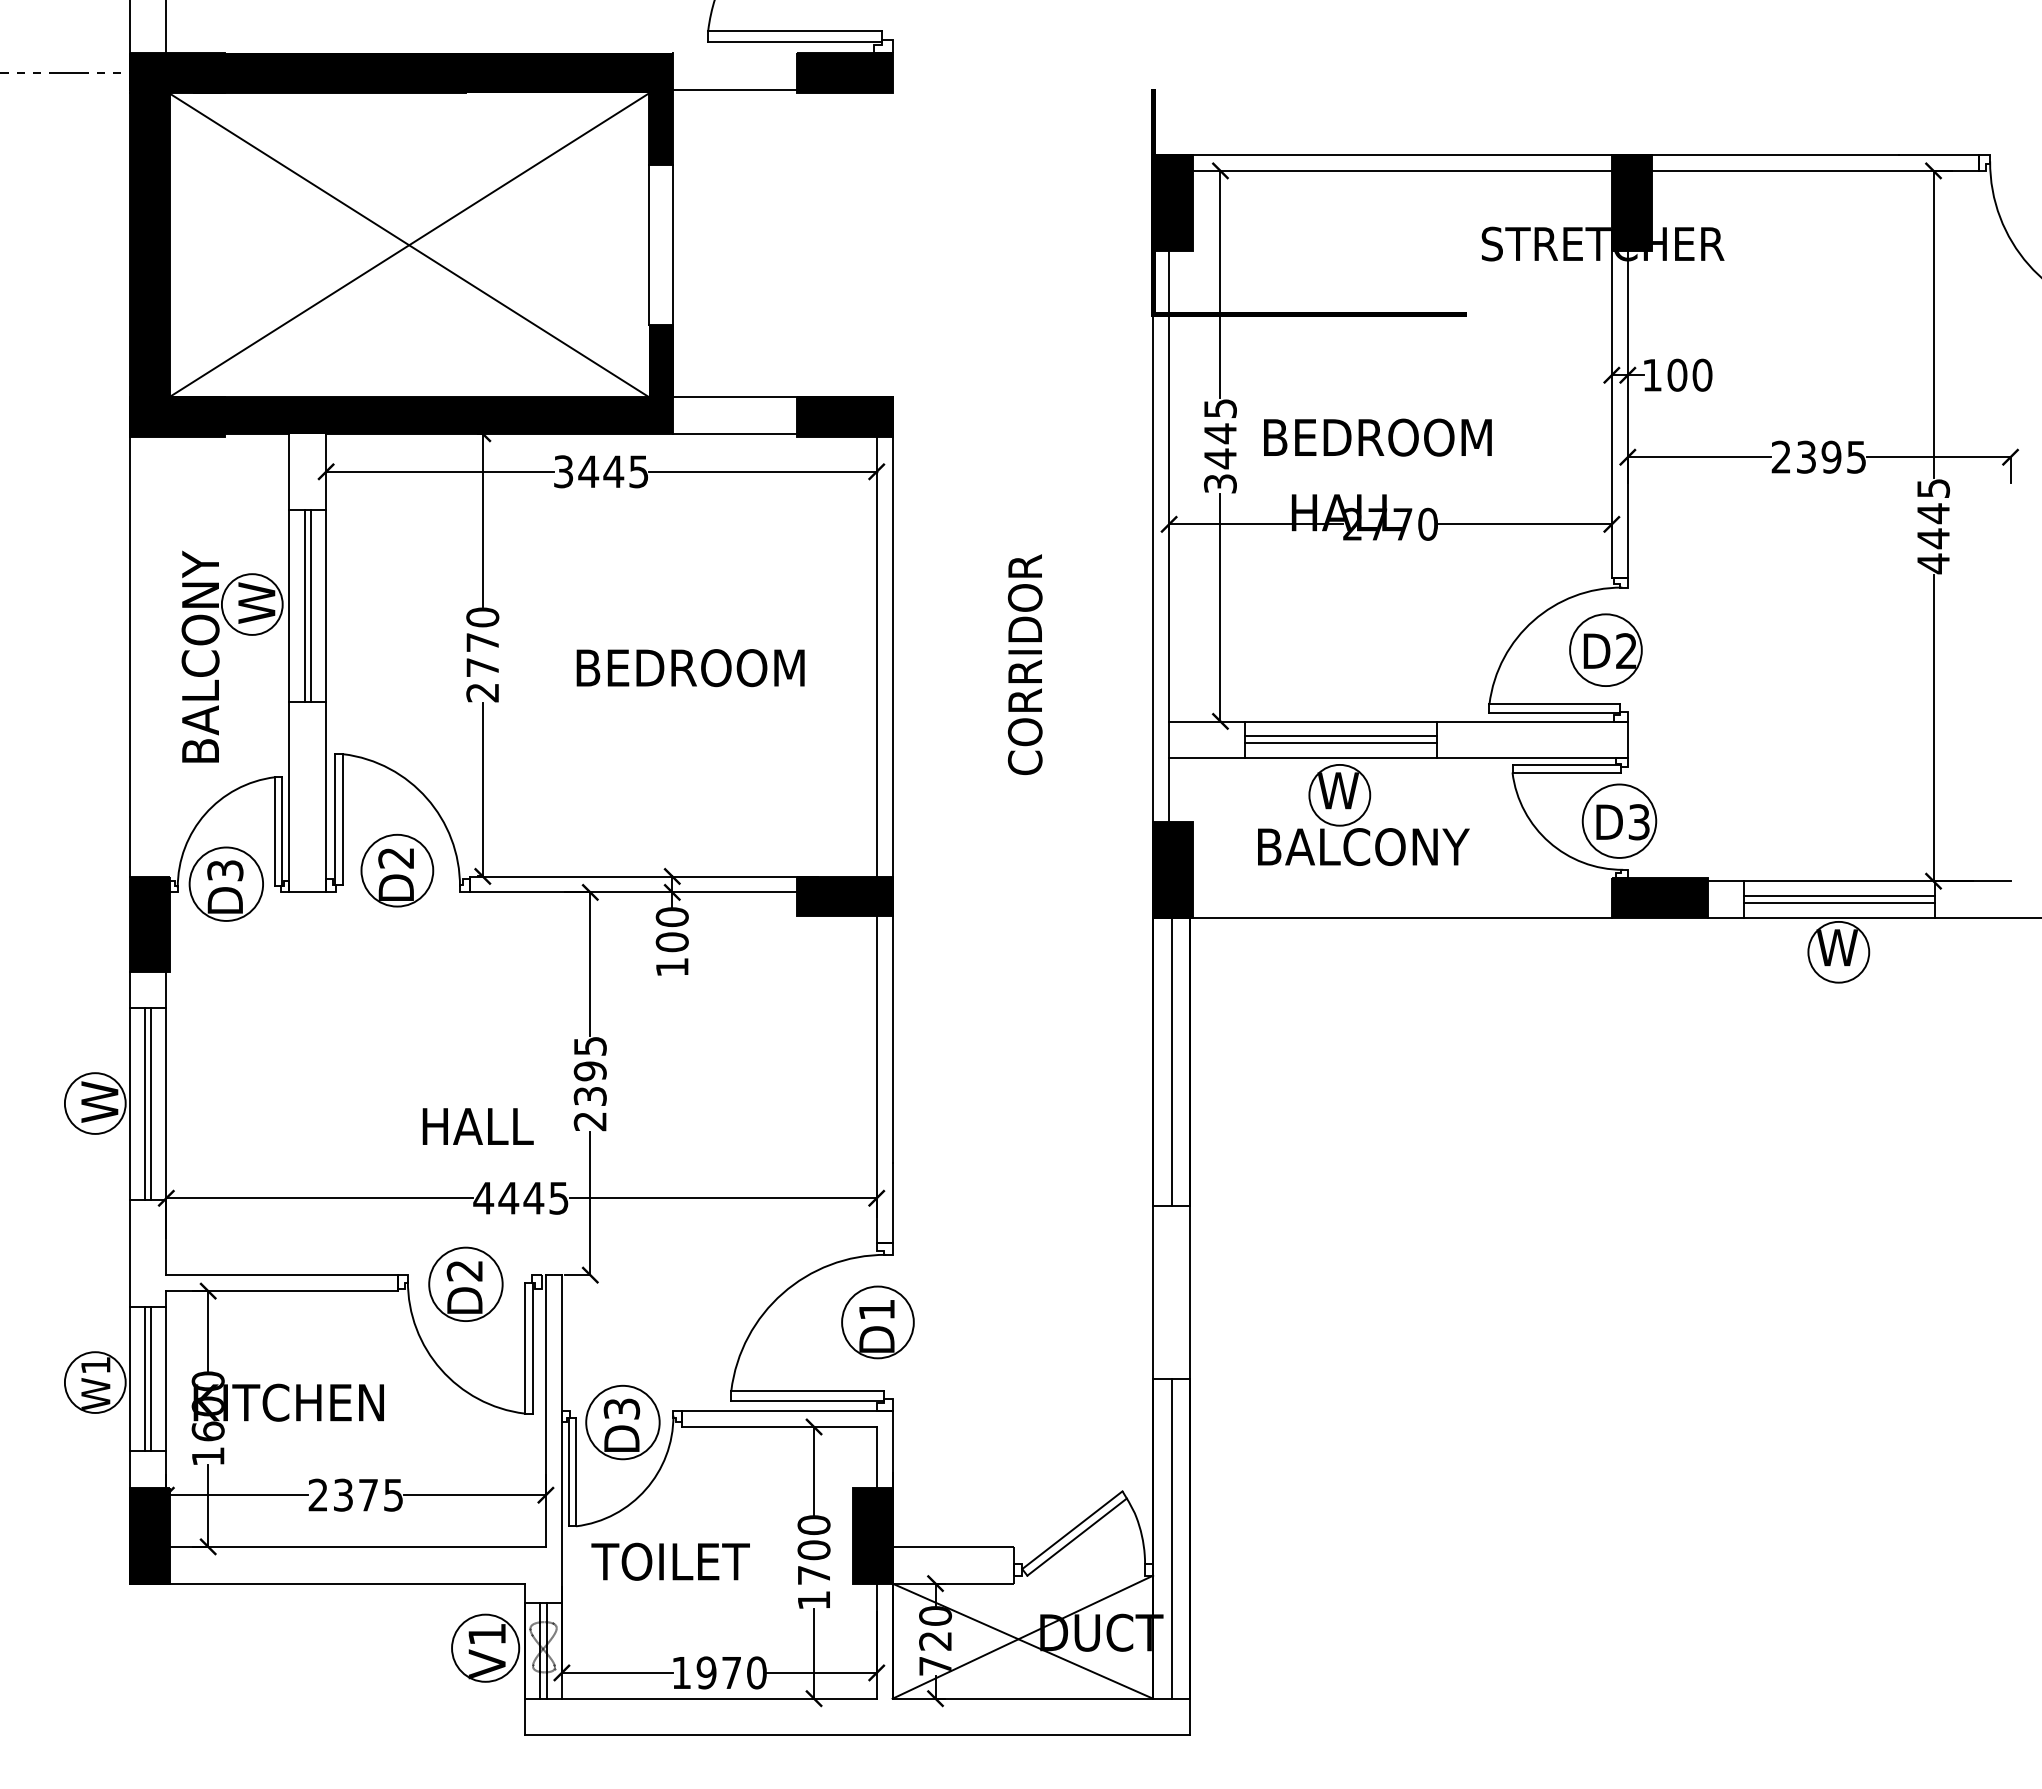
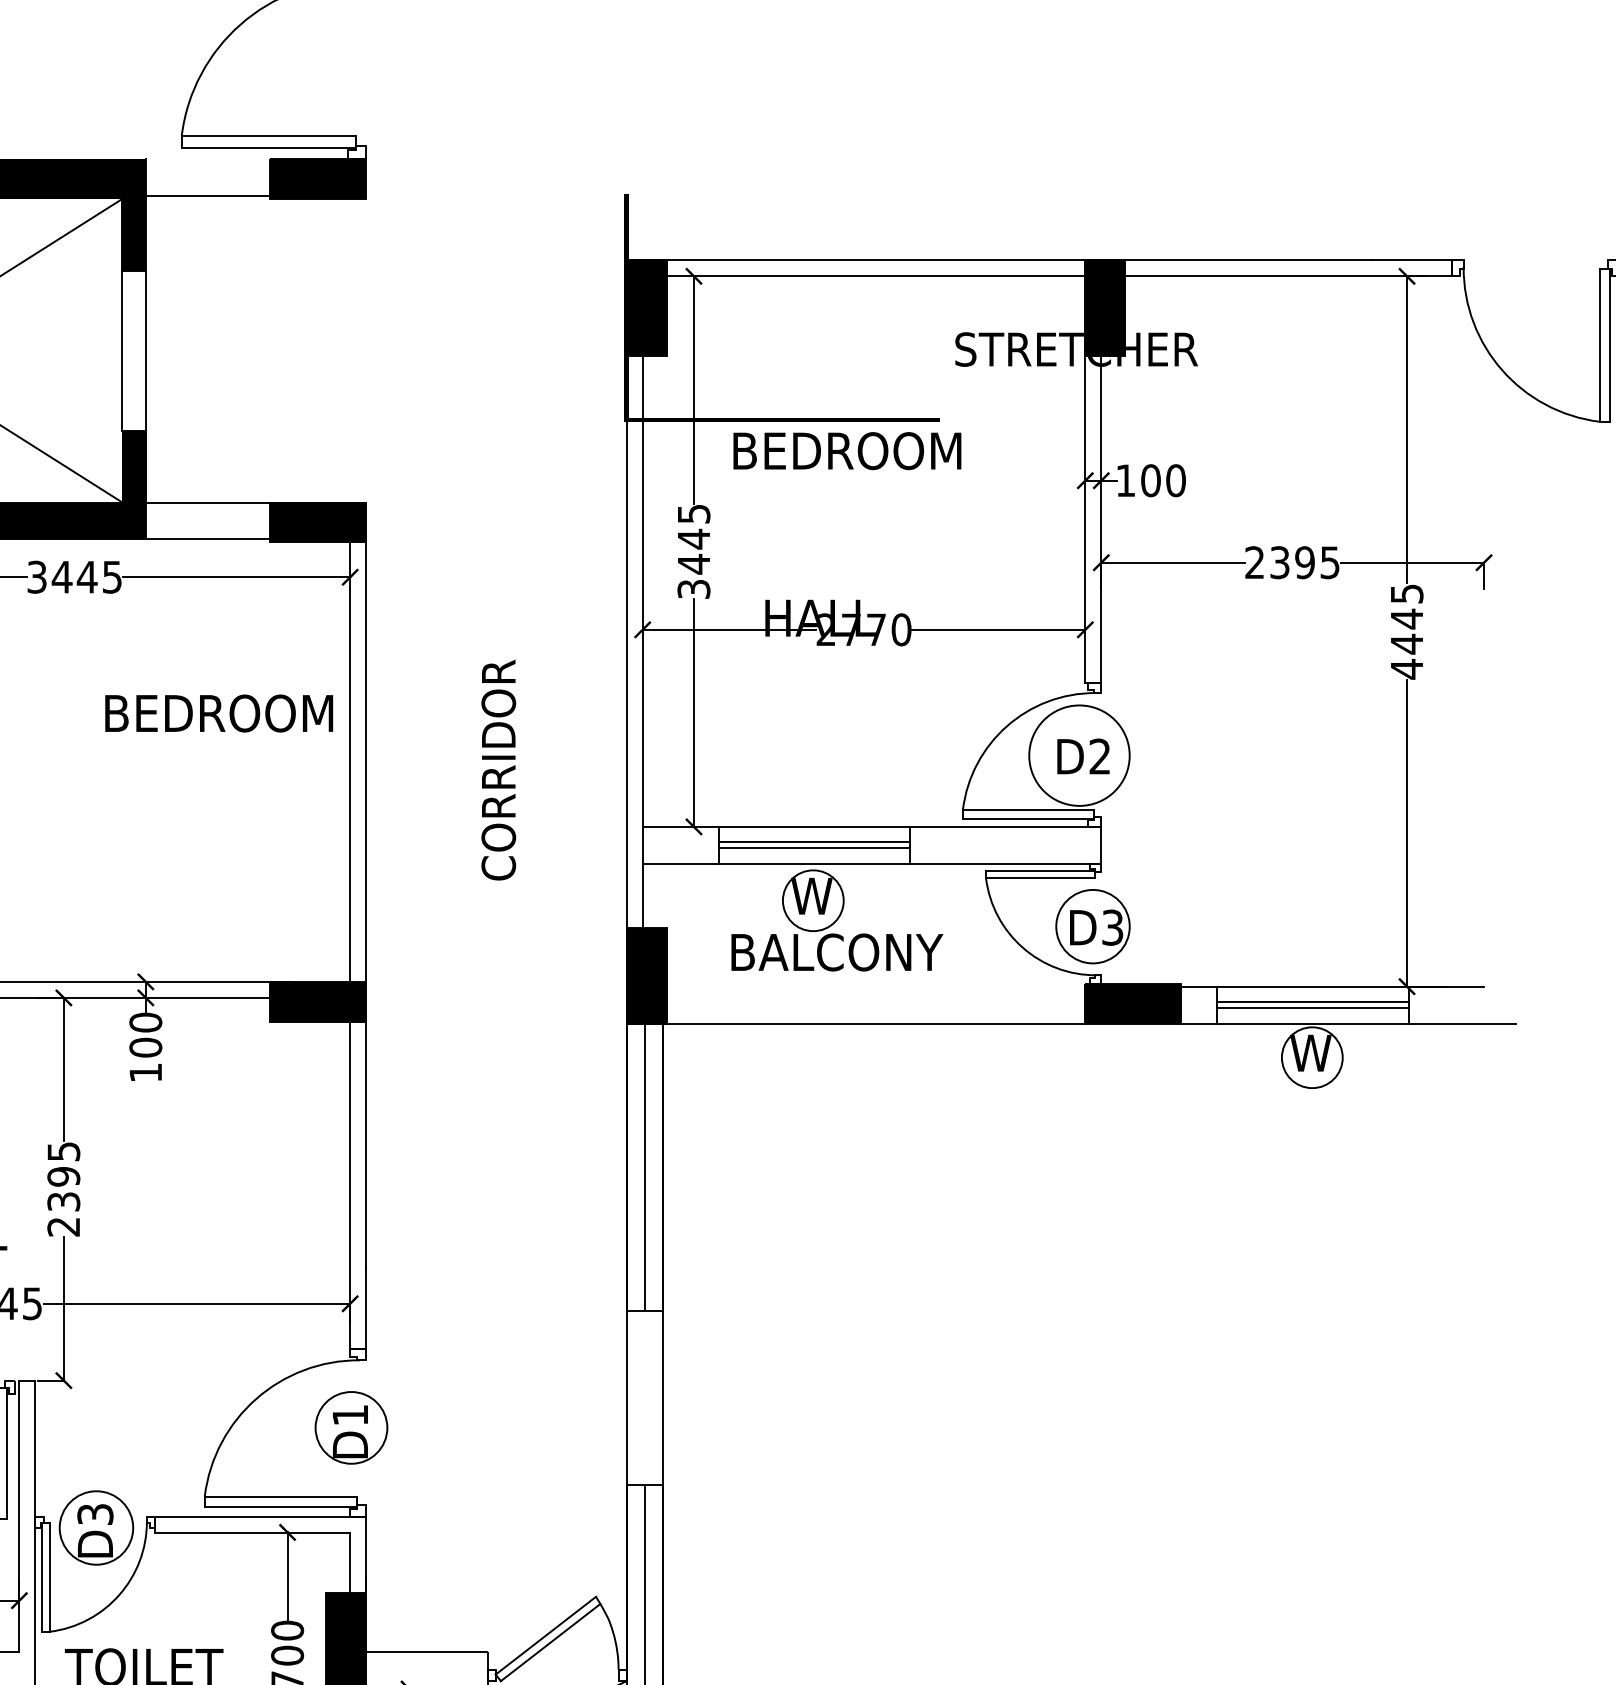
text: (1377, 437) -> (847, 450), moved
circle: (1605, 650) -> (1079, 755), size x1.4
text: (690, 668) -> (219, 713), moved

